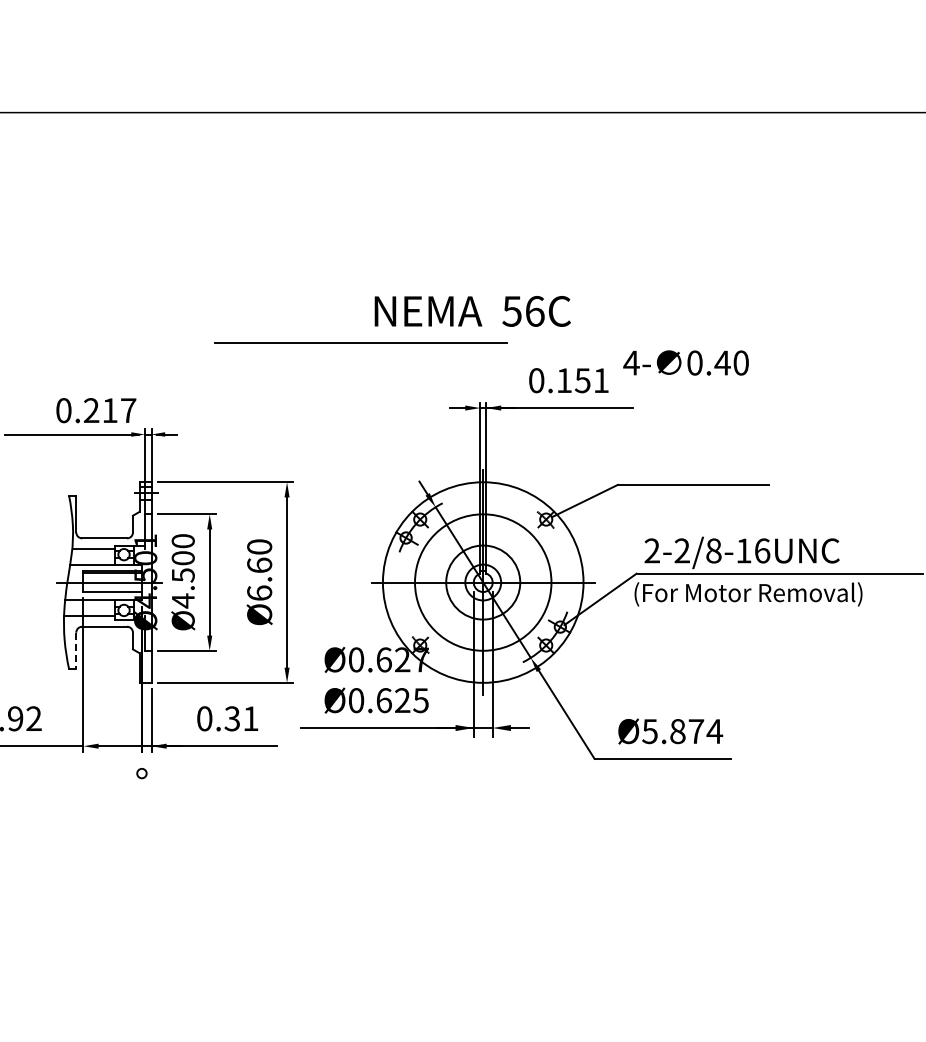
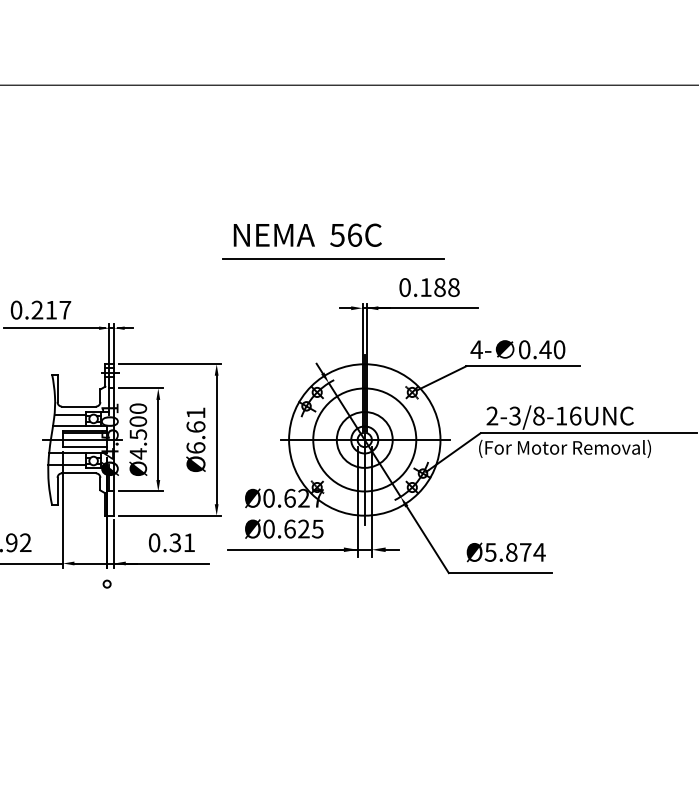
text: (472, 311) -> (307, 235), moved
line: (360, 342) -> (333, 258), moved
text: (685, 362) -> (517, 349), moved
text: (592, 380) -> (447, 287), 0.151 -> 0.188
text: (96, 410) -> (41, 310), moved
text: (259, 546) -> (195, 412), Ø6.60 -> Ø6.61
text: (681, 550) -> (514, 415), 2-2/8-16UNC -> 2-3/8-16UNC
line: (76, 651) -> (57, 492), dashed -> solid

